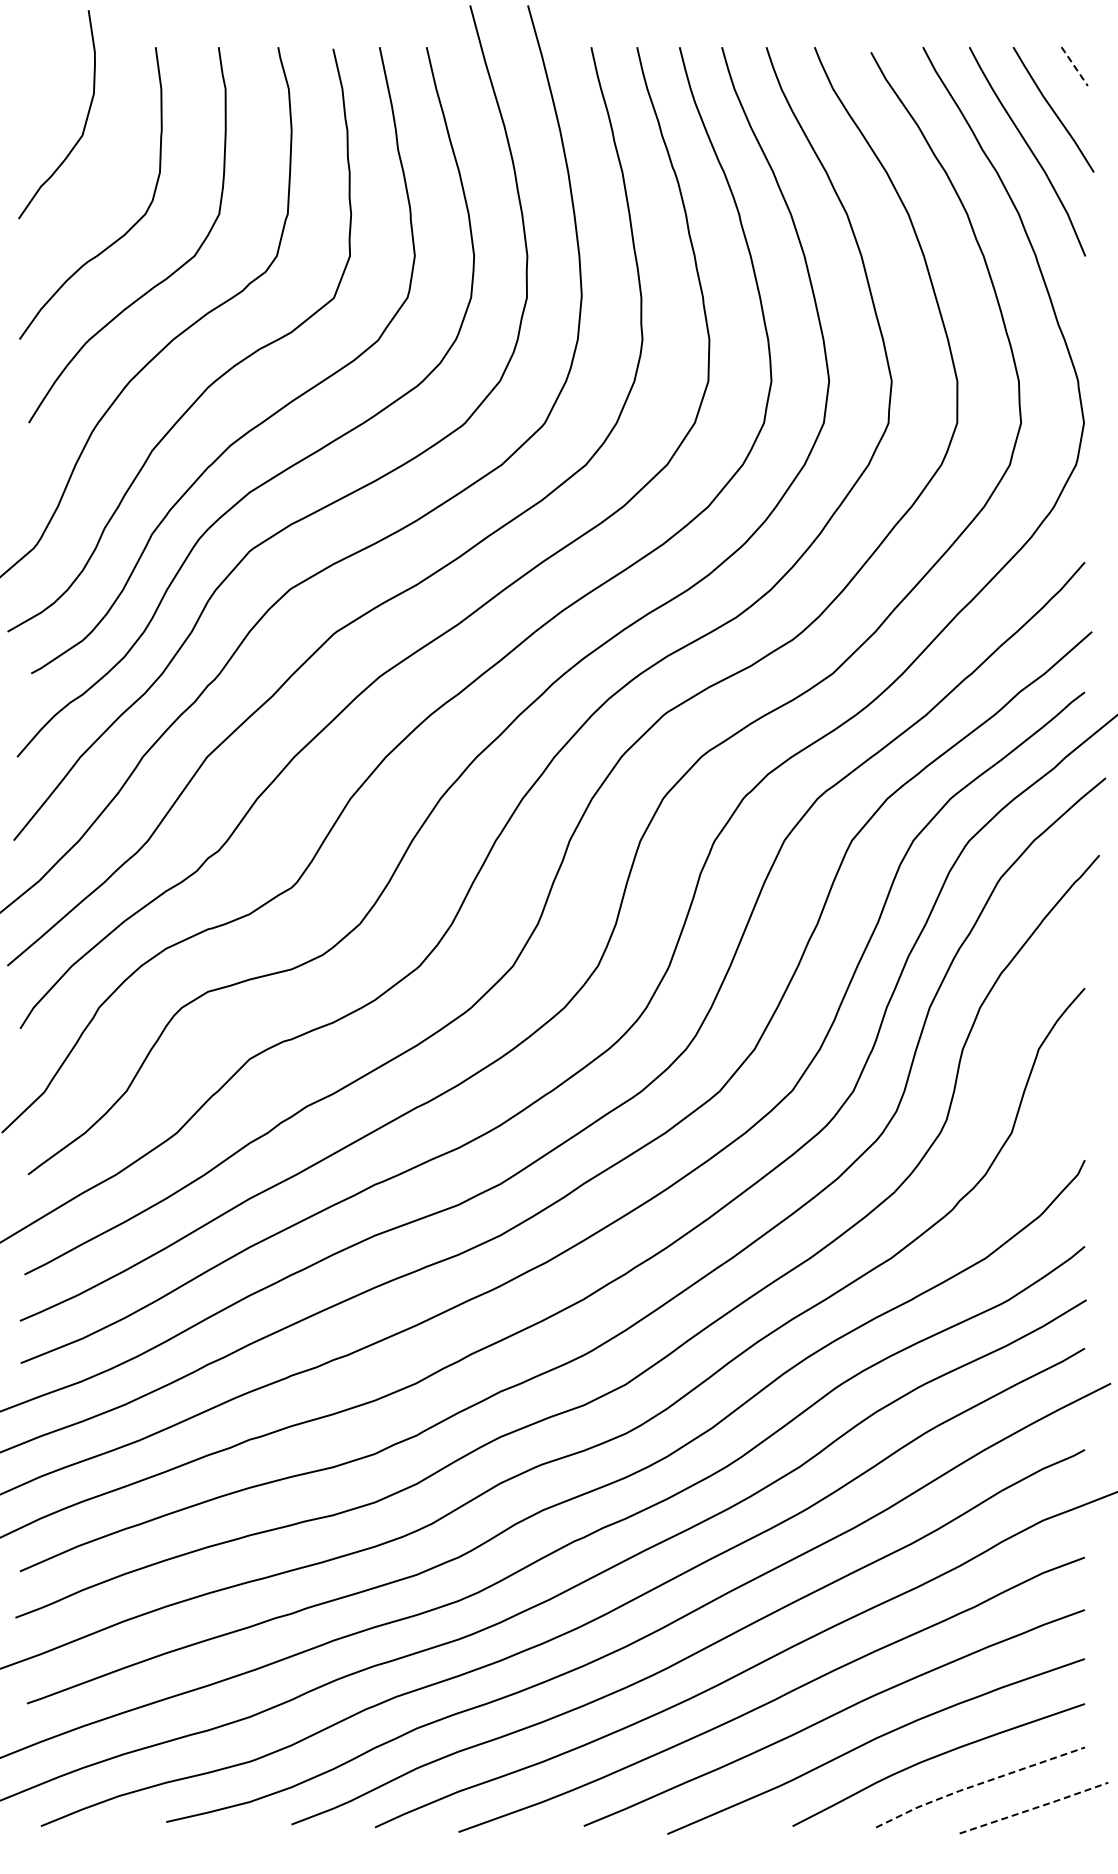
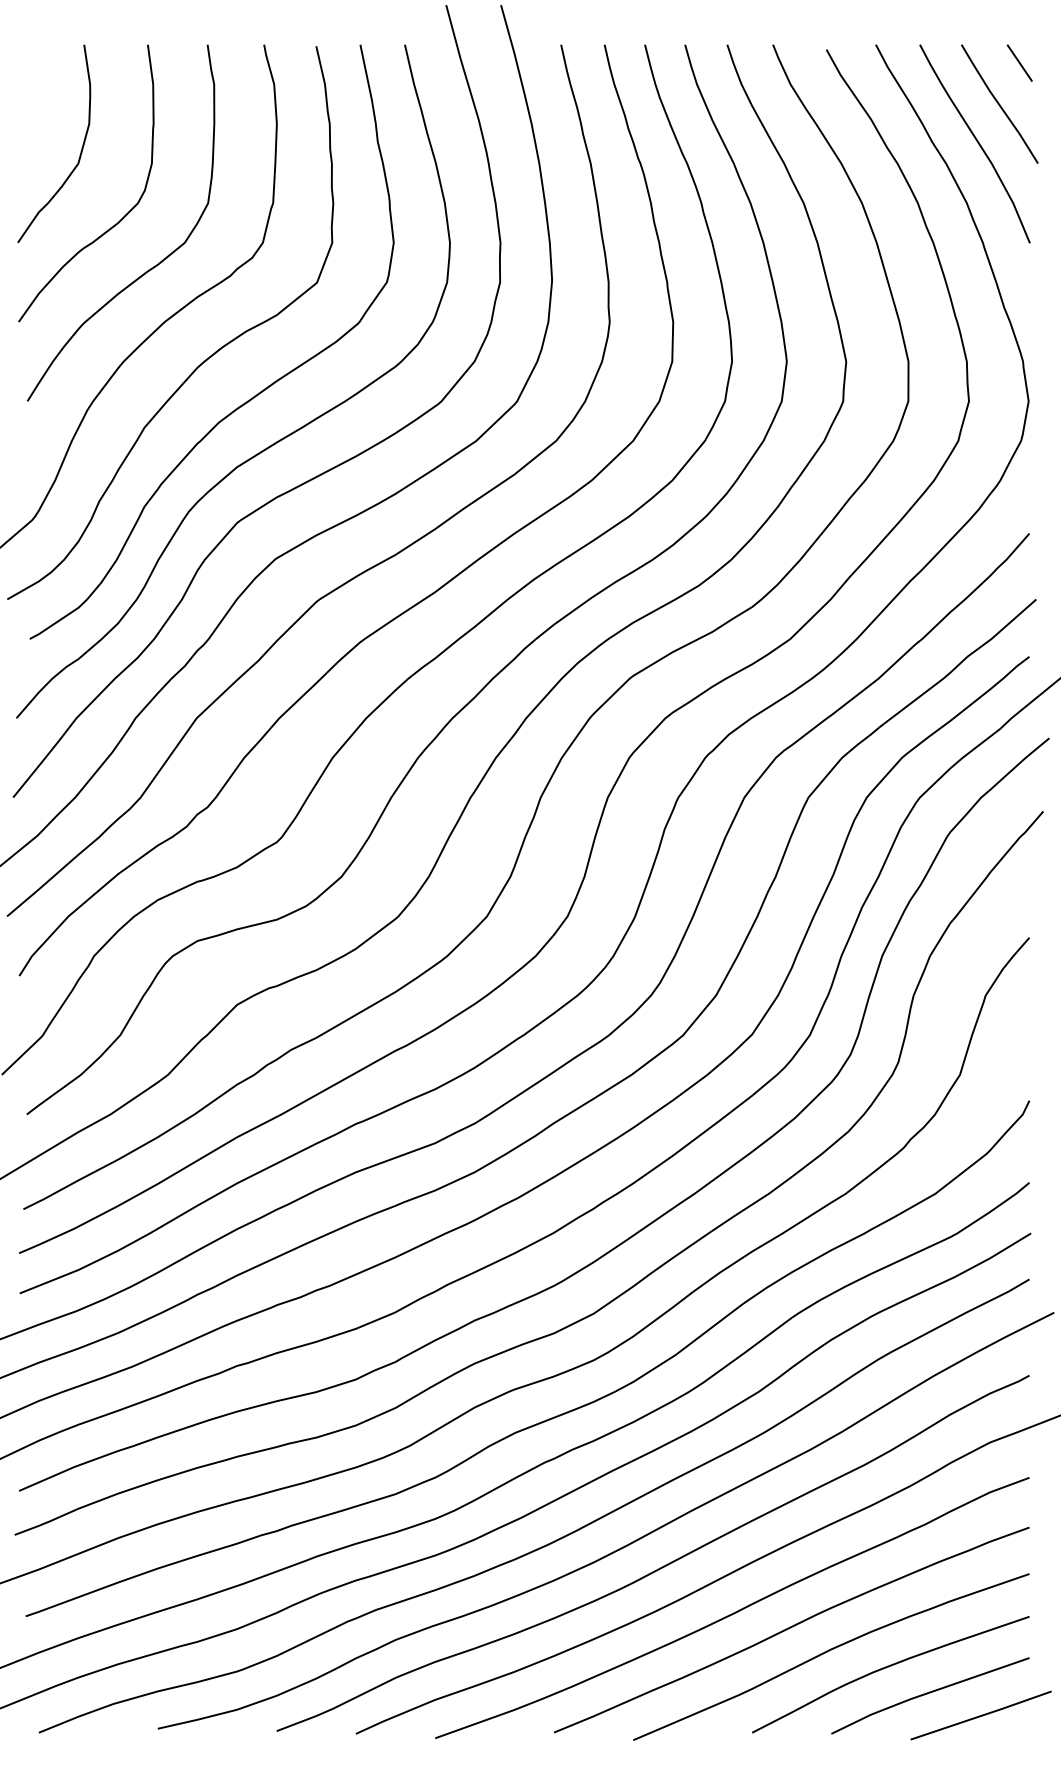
line: (1074, 67) -> (1019, 64), dashed -> solid
curve: (84, 123) -> (80, 152), moved
line: (978, 1784) -> (928, 1693), dashed -> solid
line: (1035, 1808) -> (982, 1715), dashed -> solid

